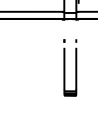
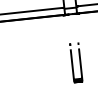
part: (70, 67) -> (76, 62), size x0.7

